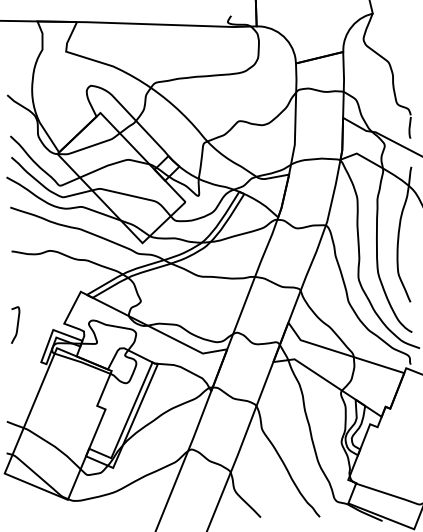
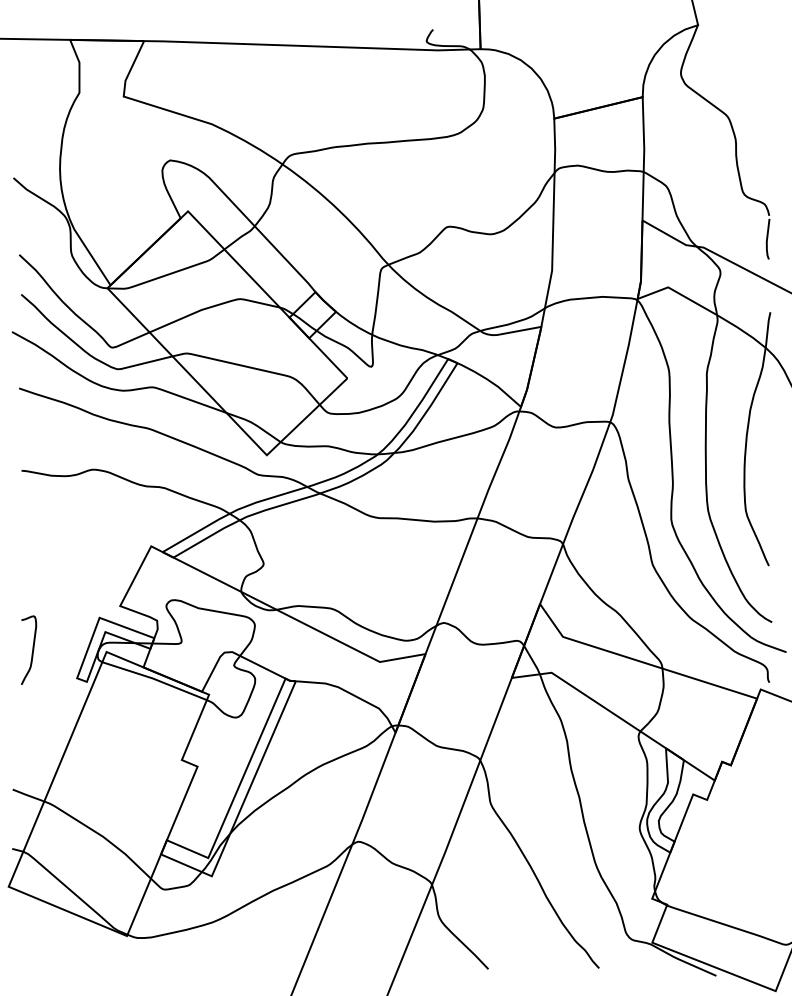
curve: (16, 325) -> (30, 650), moved

